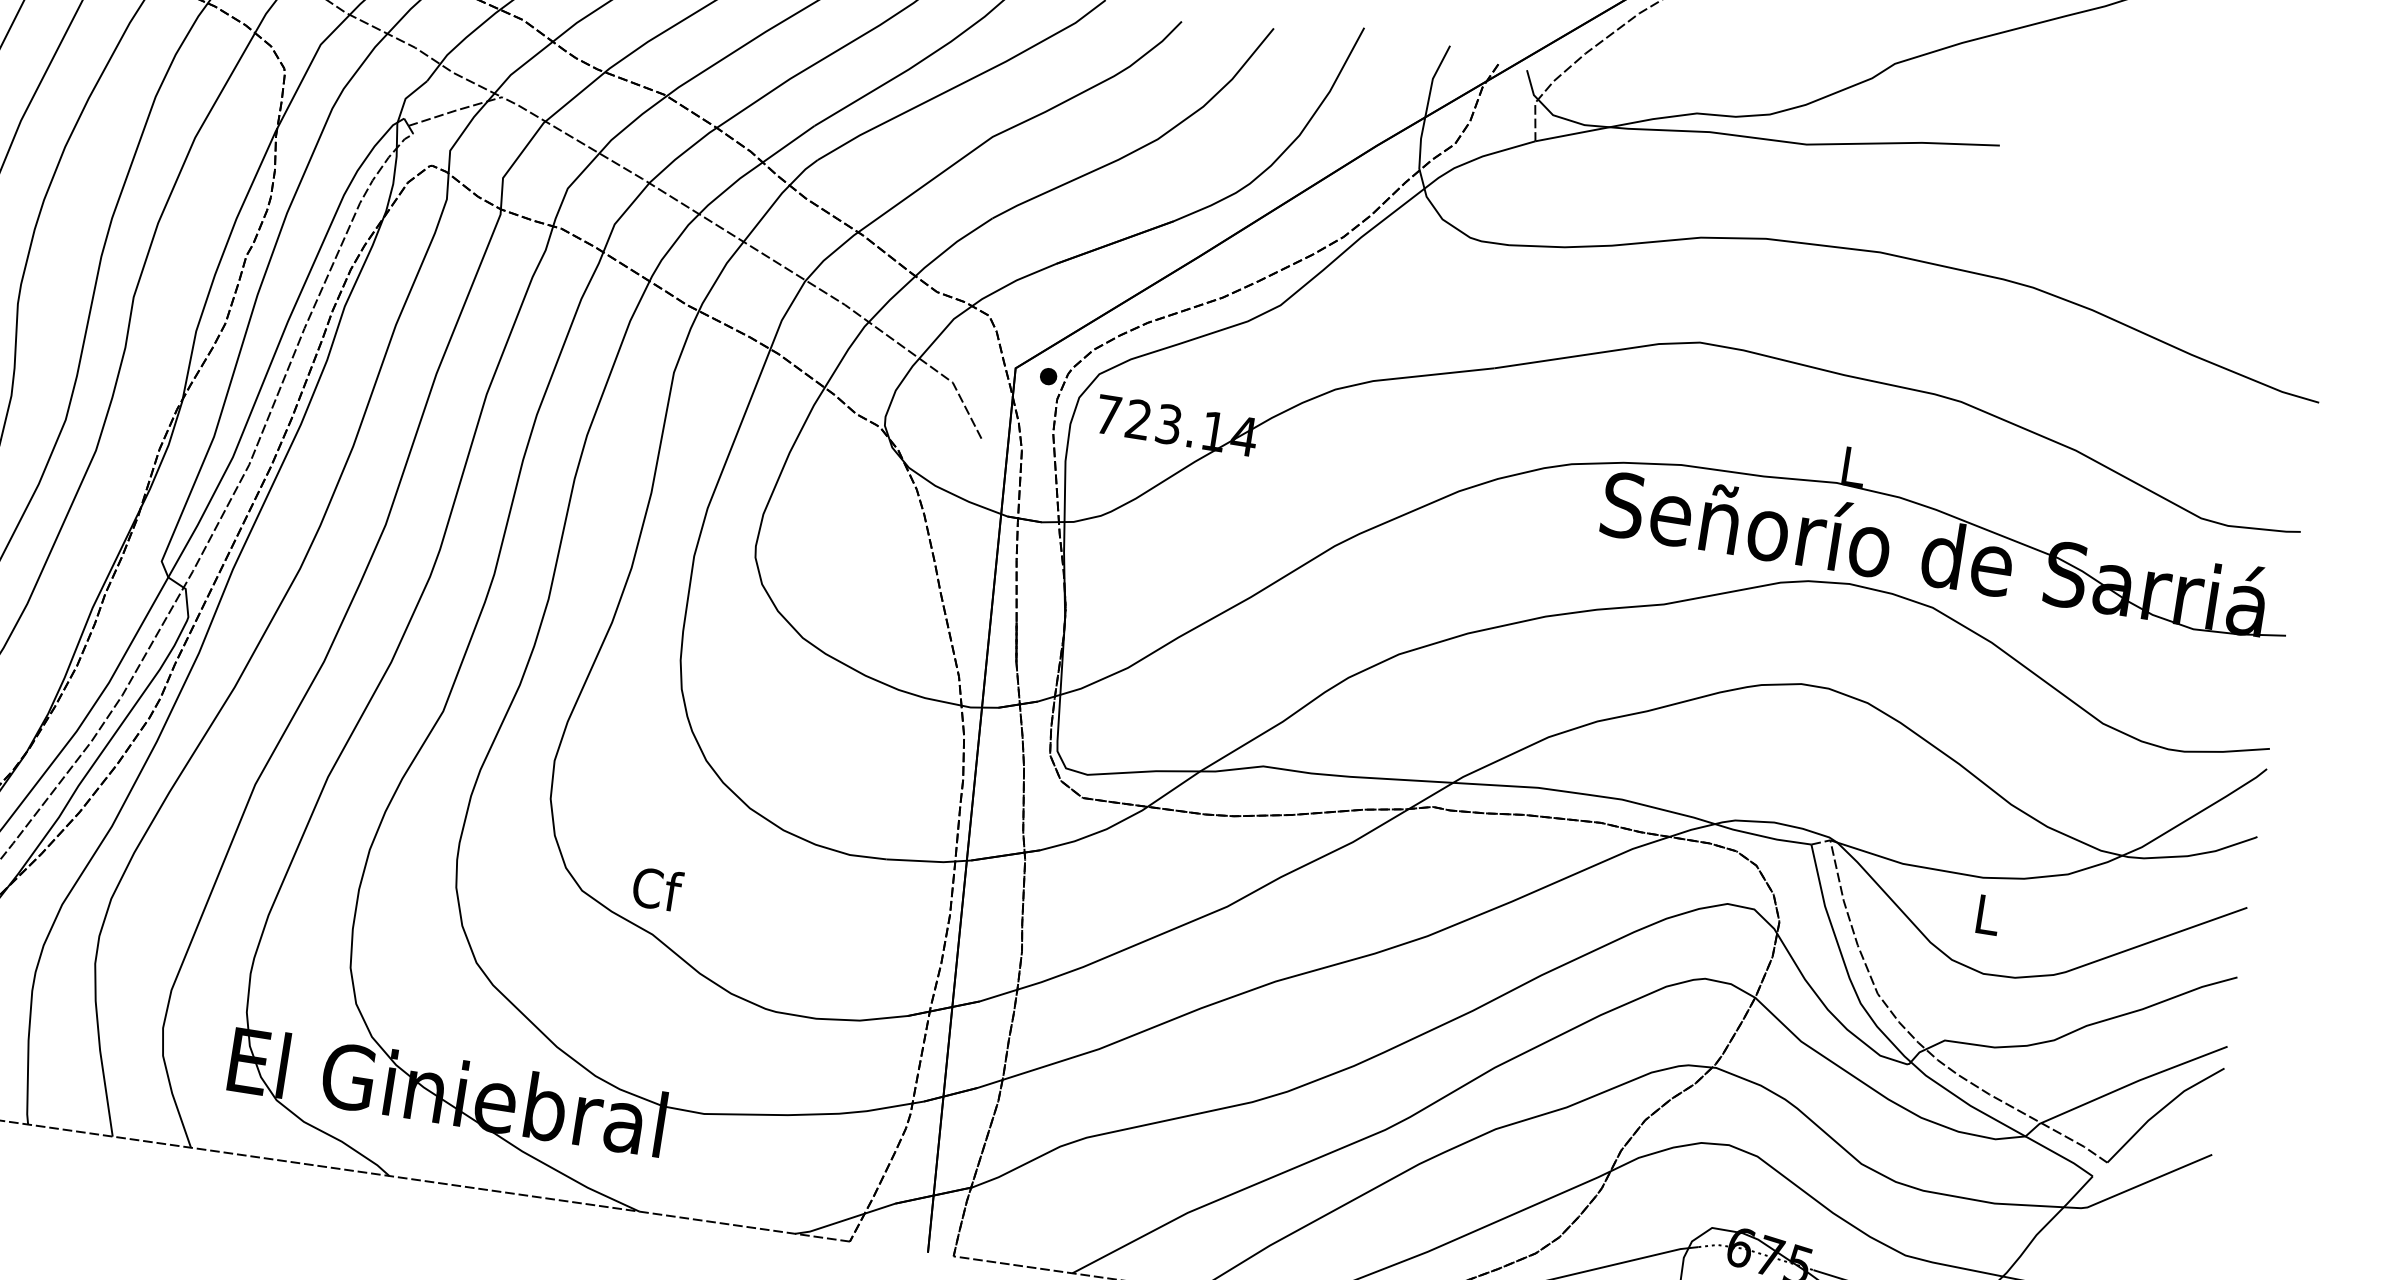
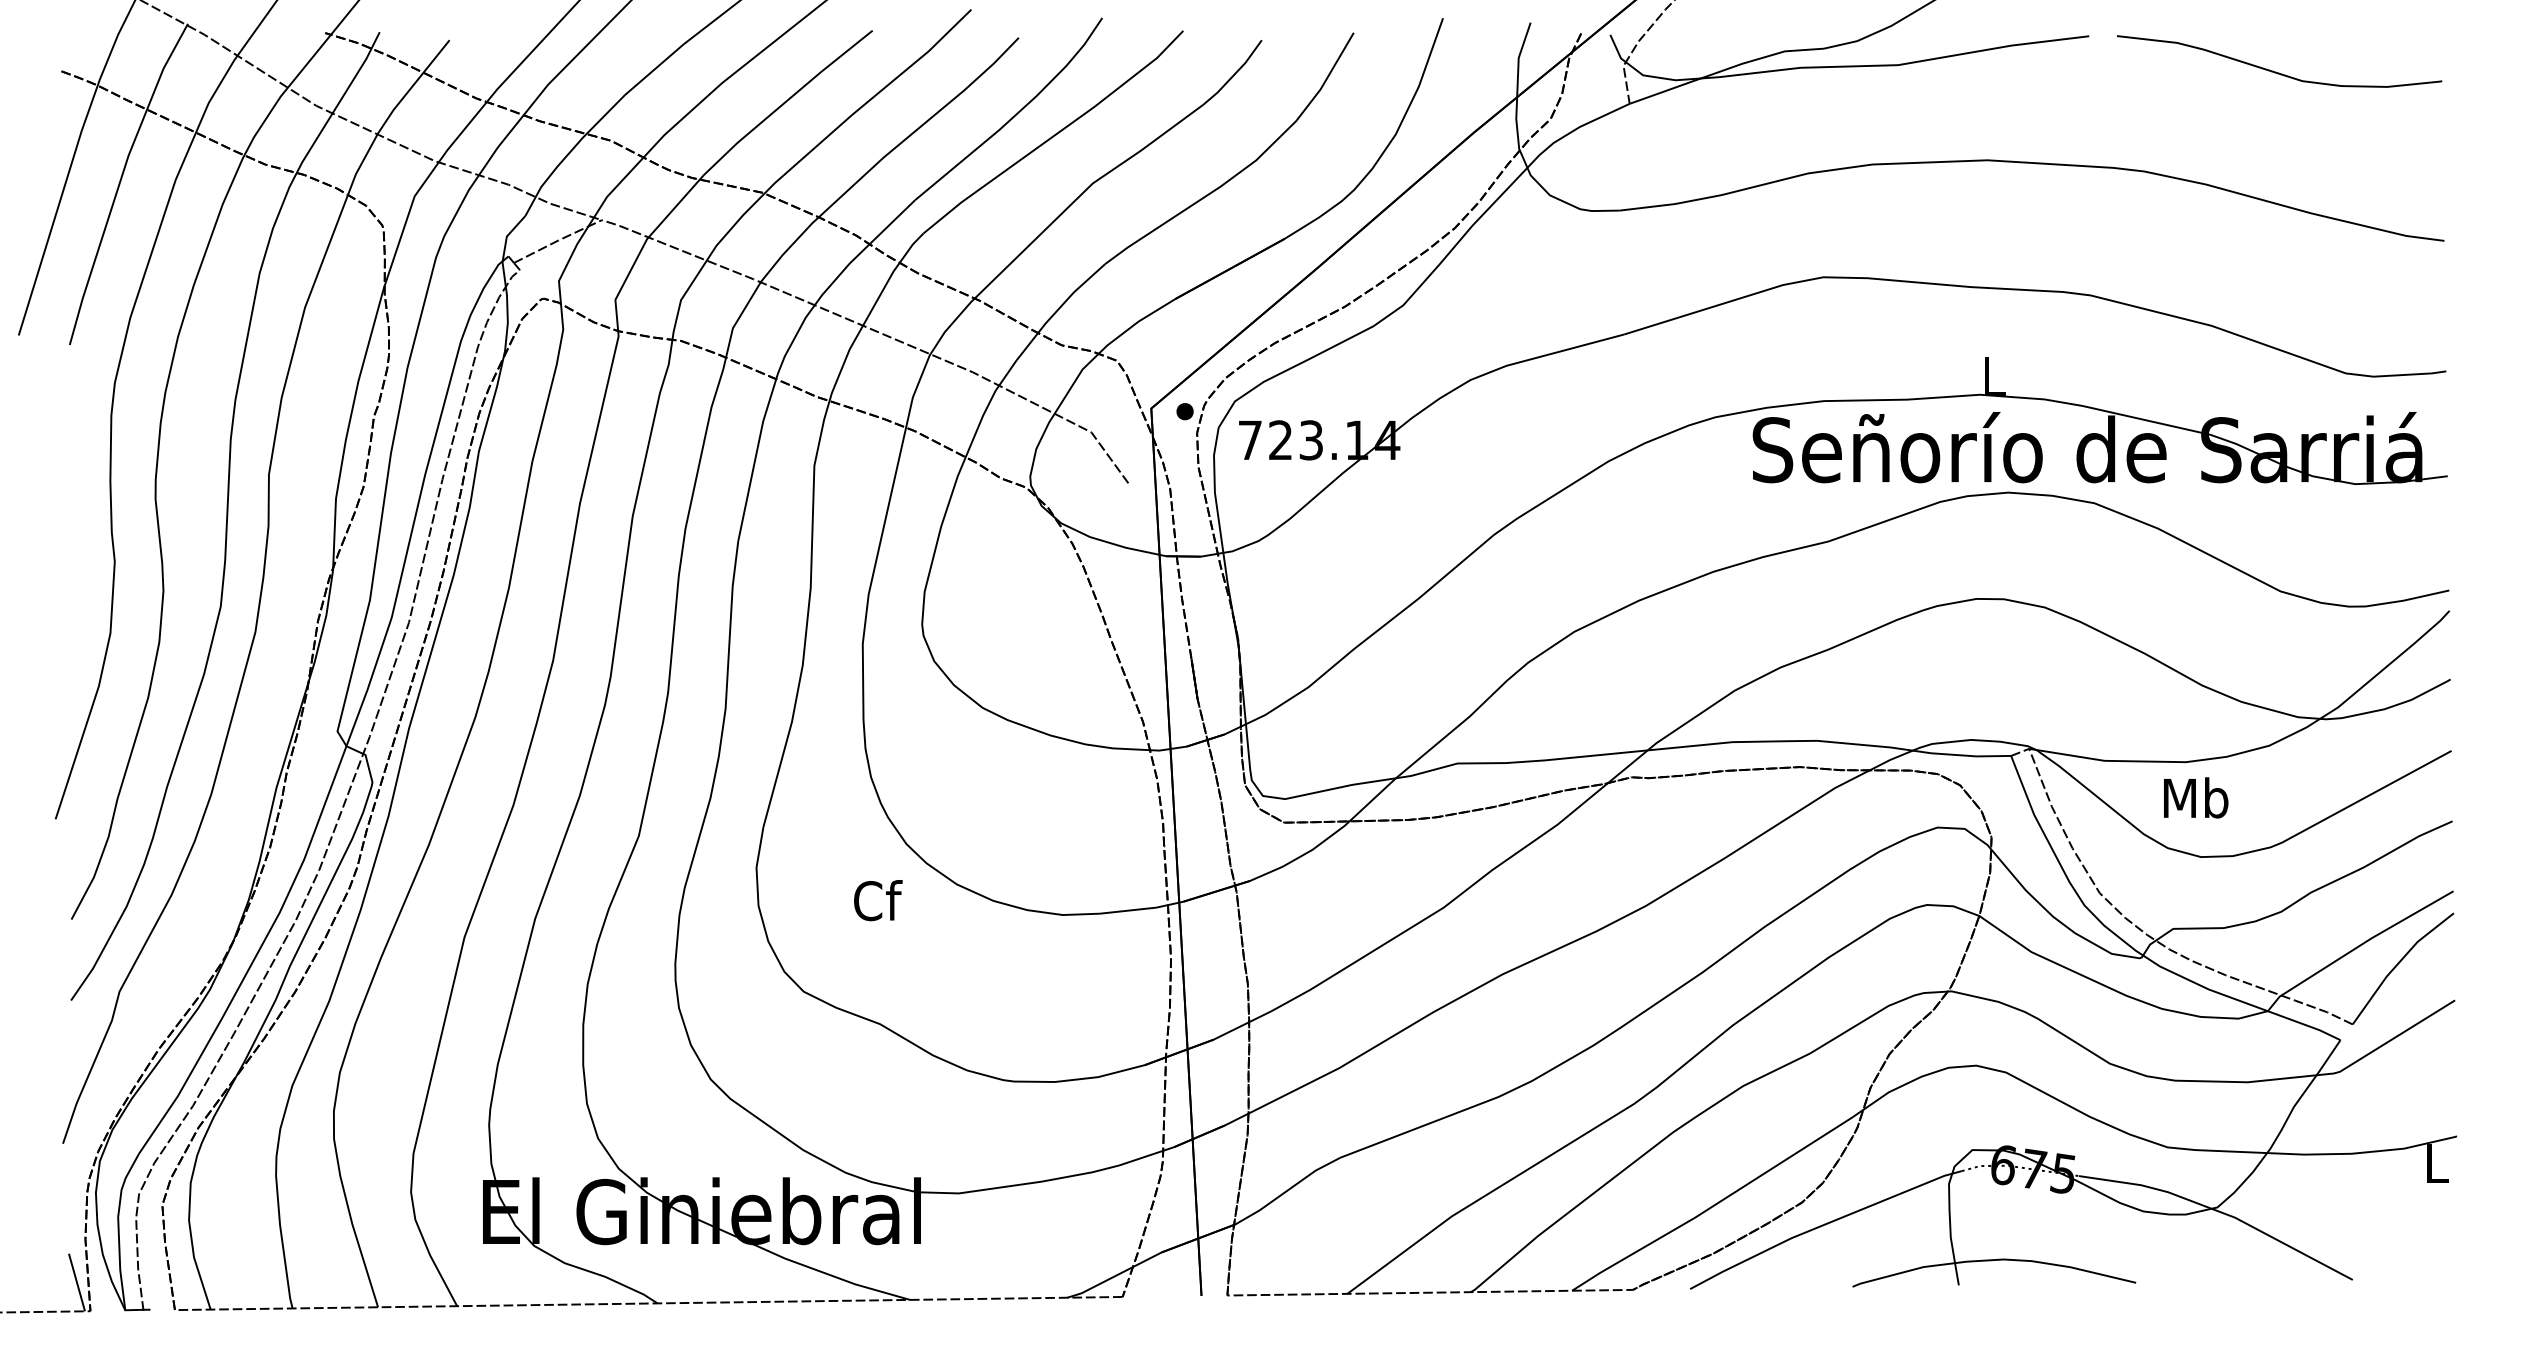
curve: (2179, 209) -> (2276, 71), added
text: (657, 889) -> (878, 900), moved
text: (1988, 914) -> (2196, 797), L -> Mb

